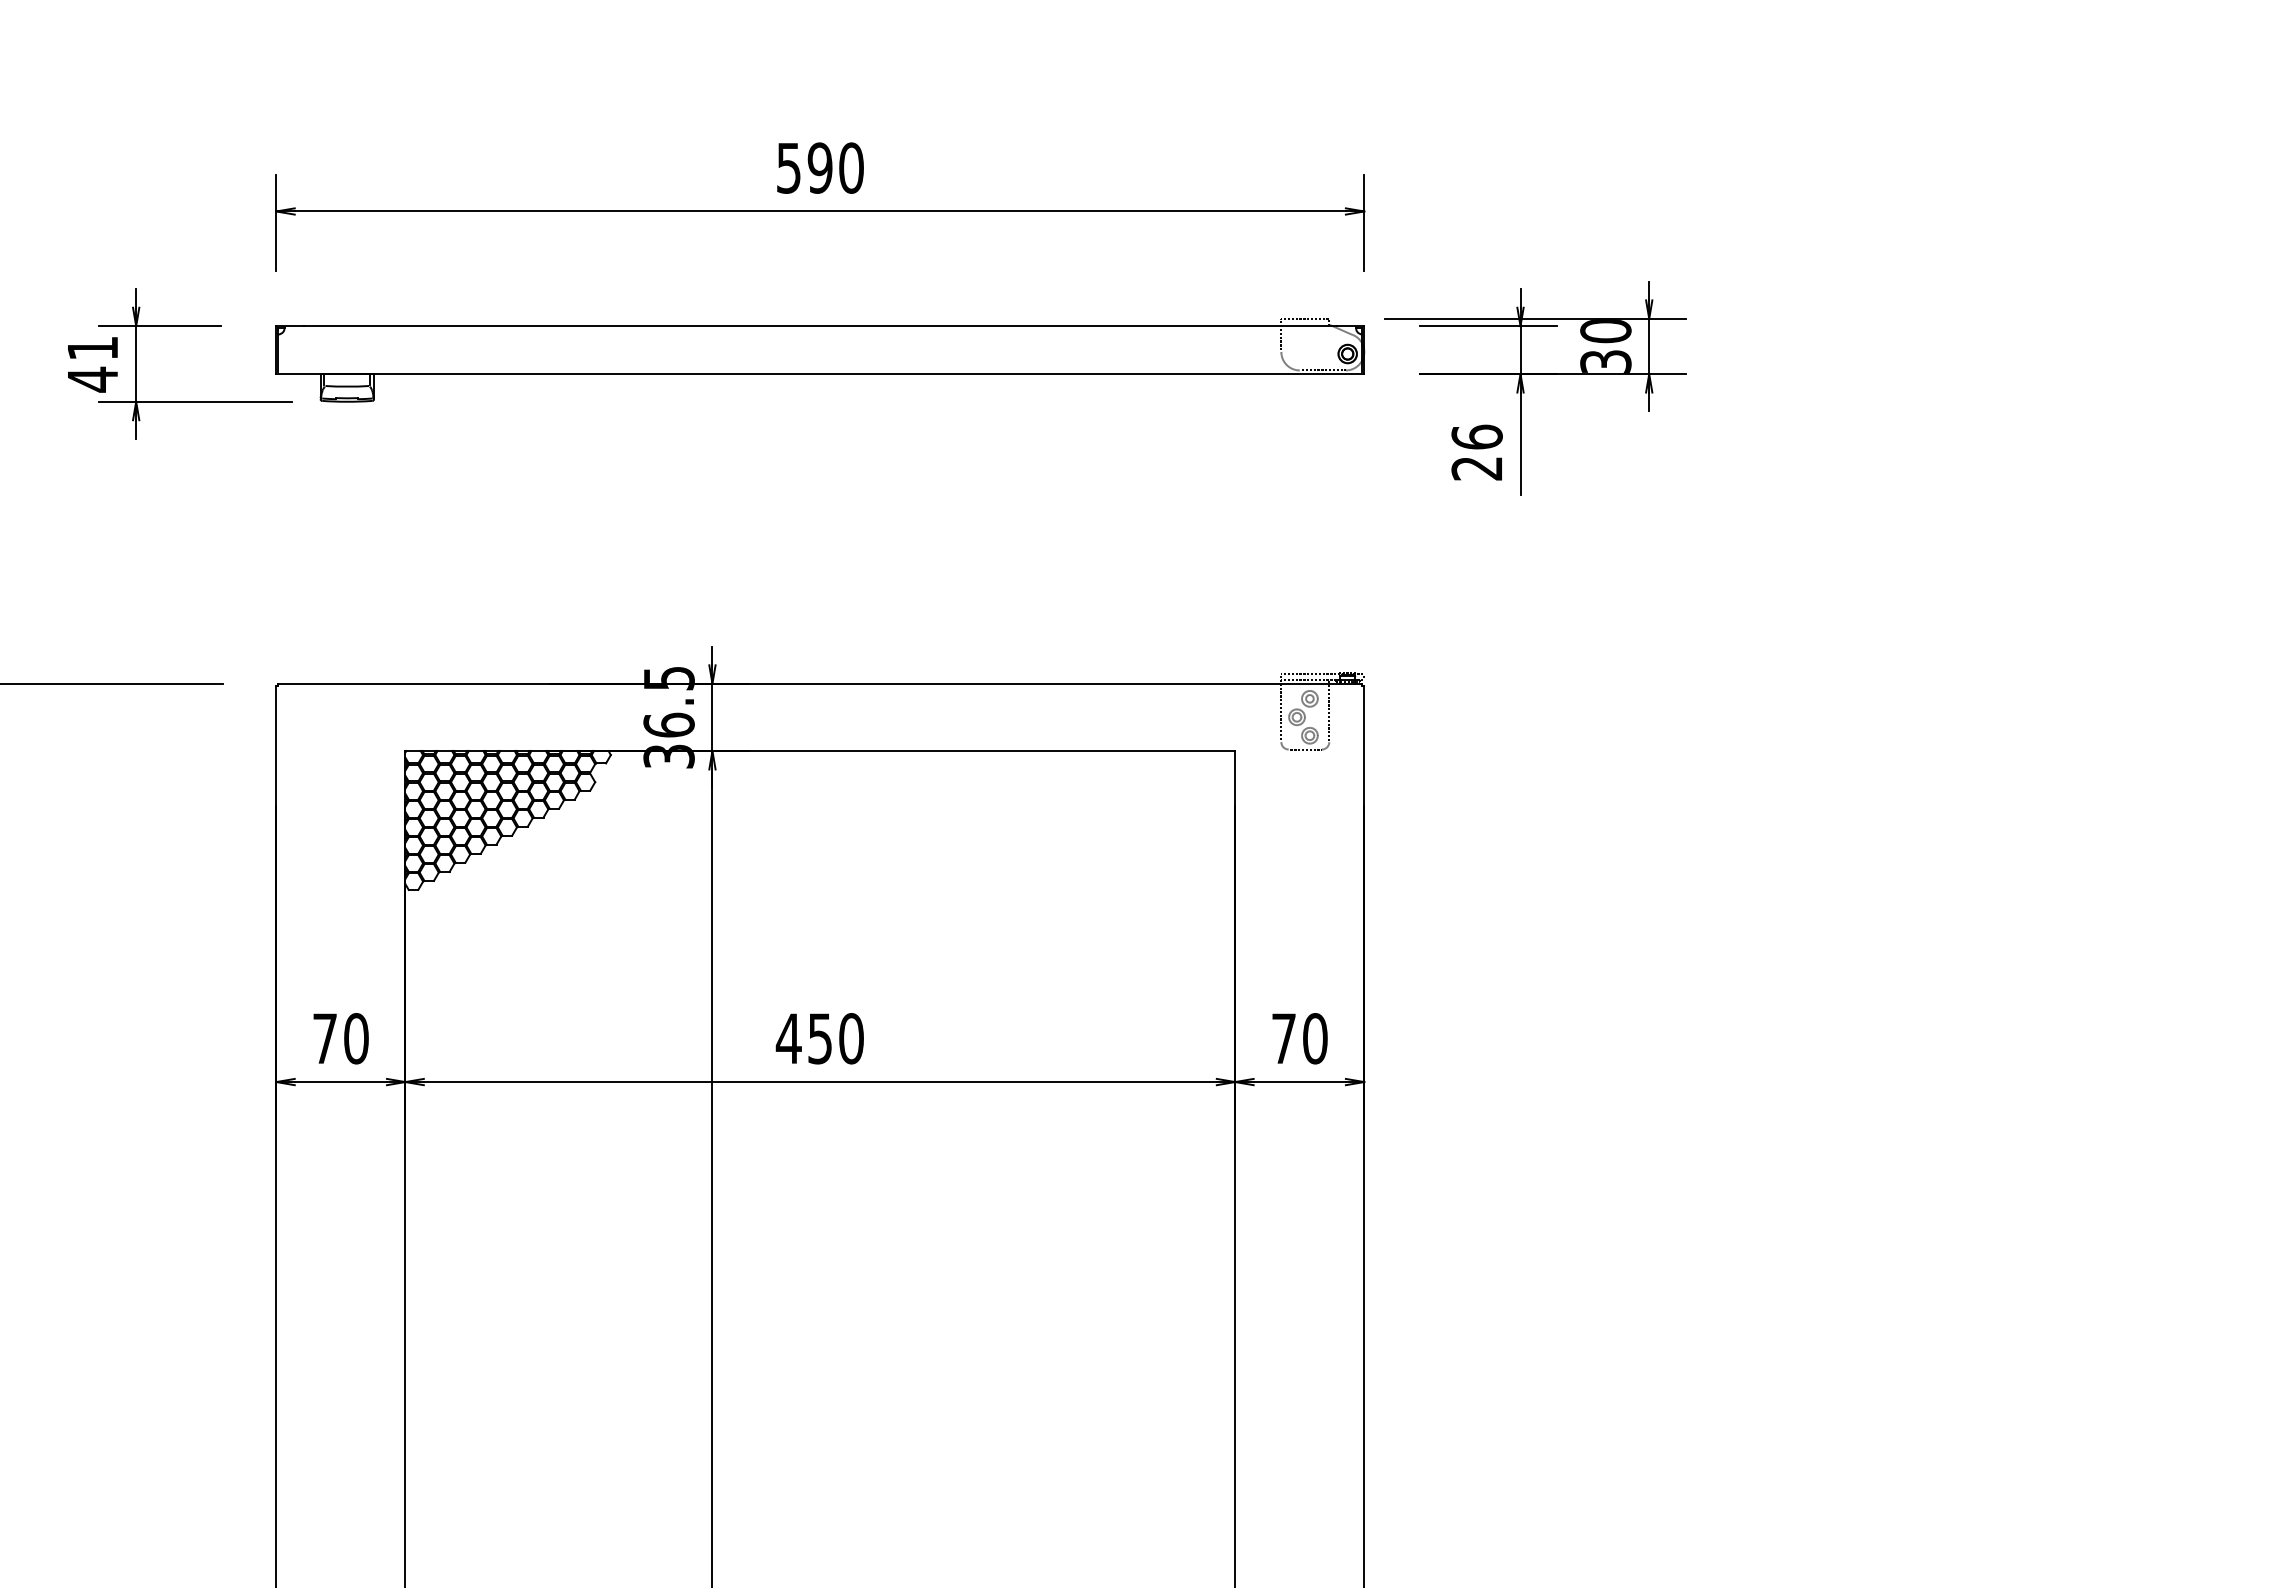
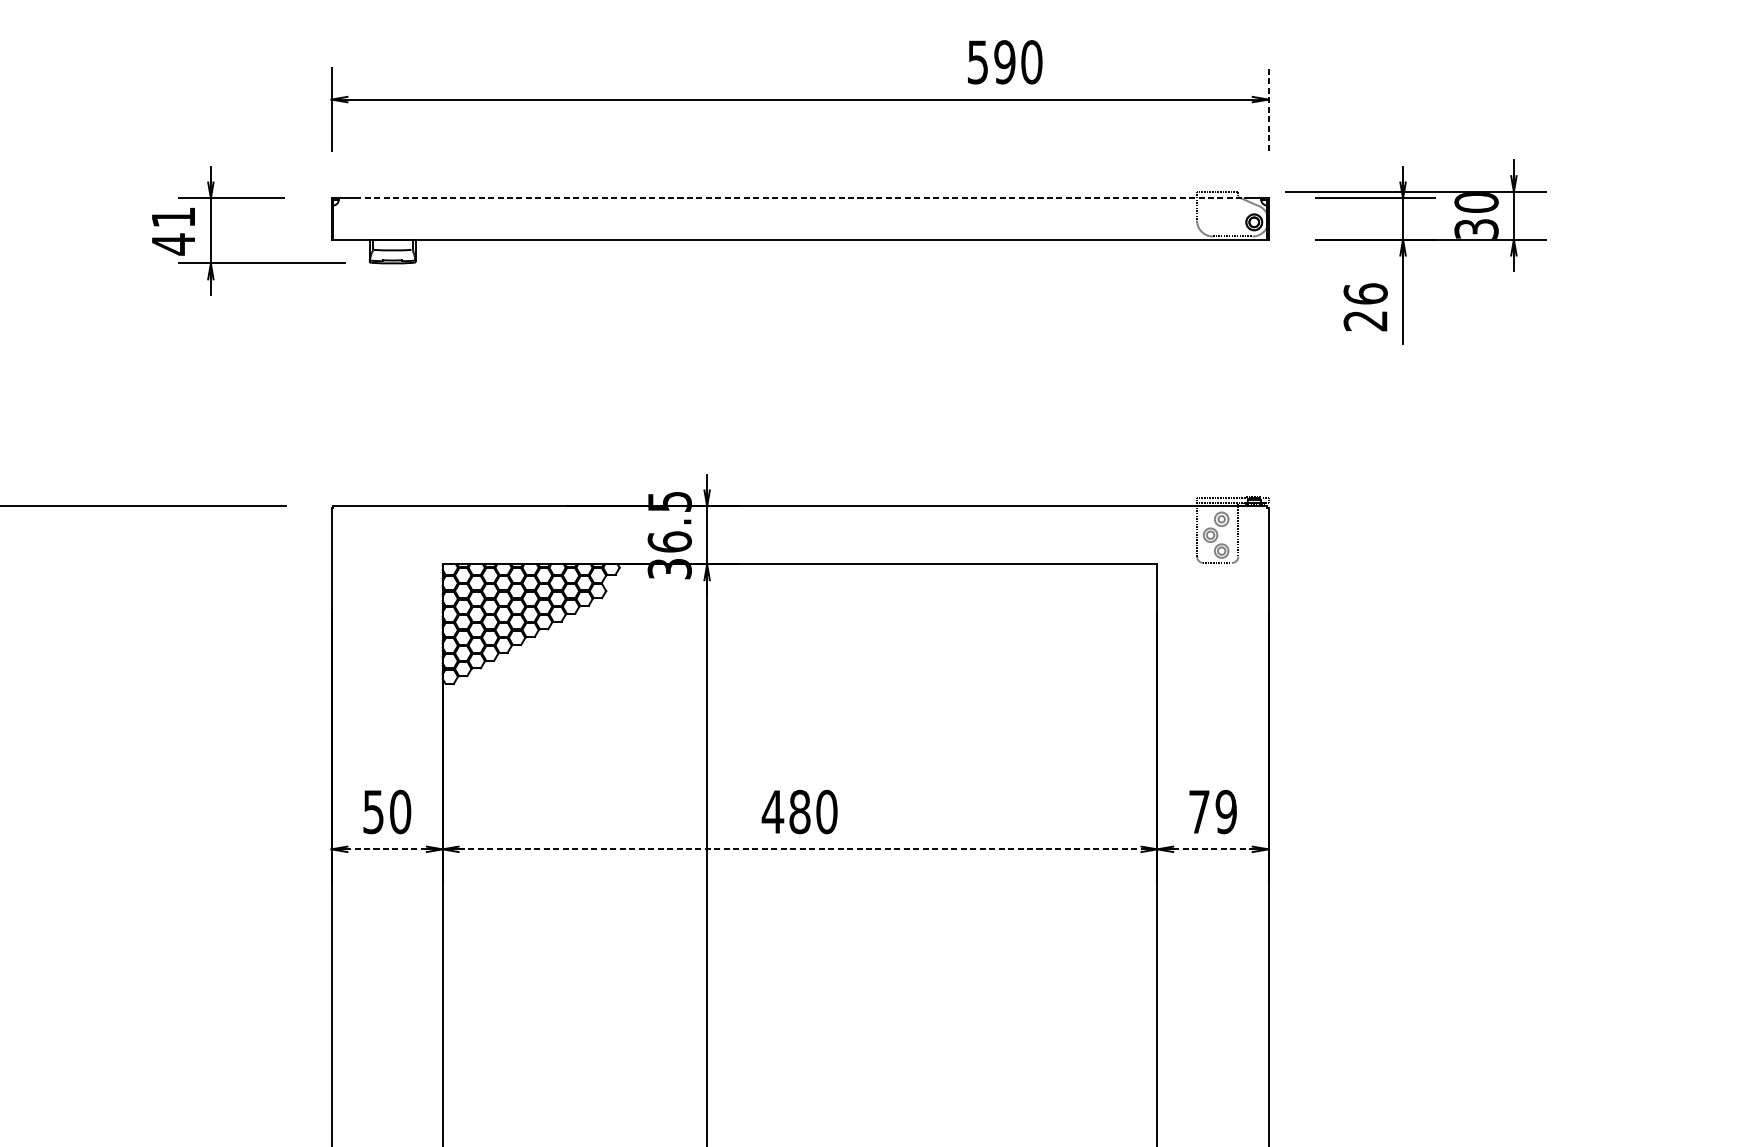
text: (820, 167) -> (1005, 61), moved
line: (1364, 222) -> (1268, 109), solid -> dashed
line: (820, 326) -> (800, 198), solid -> dashed
text: (324, 1038) -> (373, 811), 70 -> 50
text: (820, 1038) -> (800, 811), 450 -> 480
text: (1315, 1038) -> (1226, 811), 70 -> 79
line: (340, 1082) -> (386, 849), solid -> dashed
line: (820, 1082) -> (800, 849), solid -> dashed
line: (1300, 1082) -> (1213, 849), solid -> dashed

